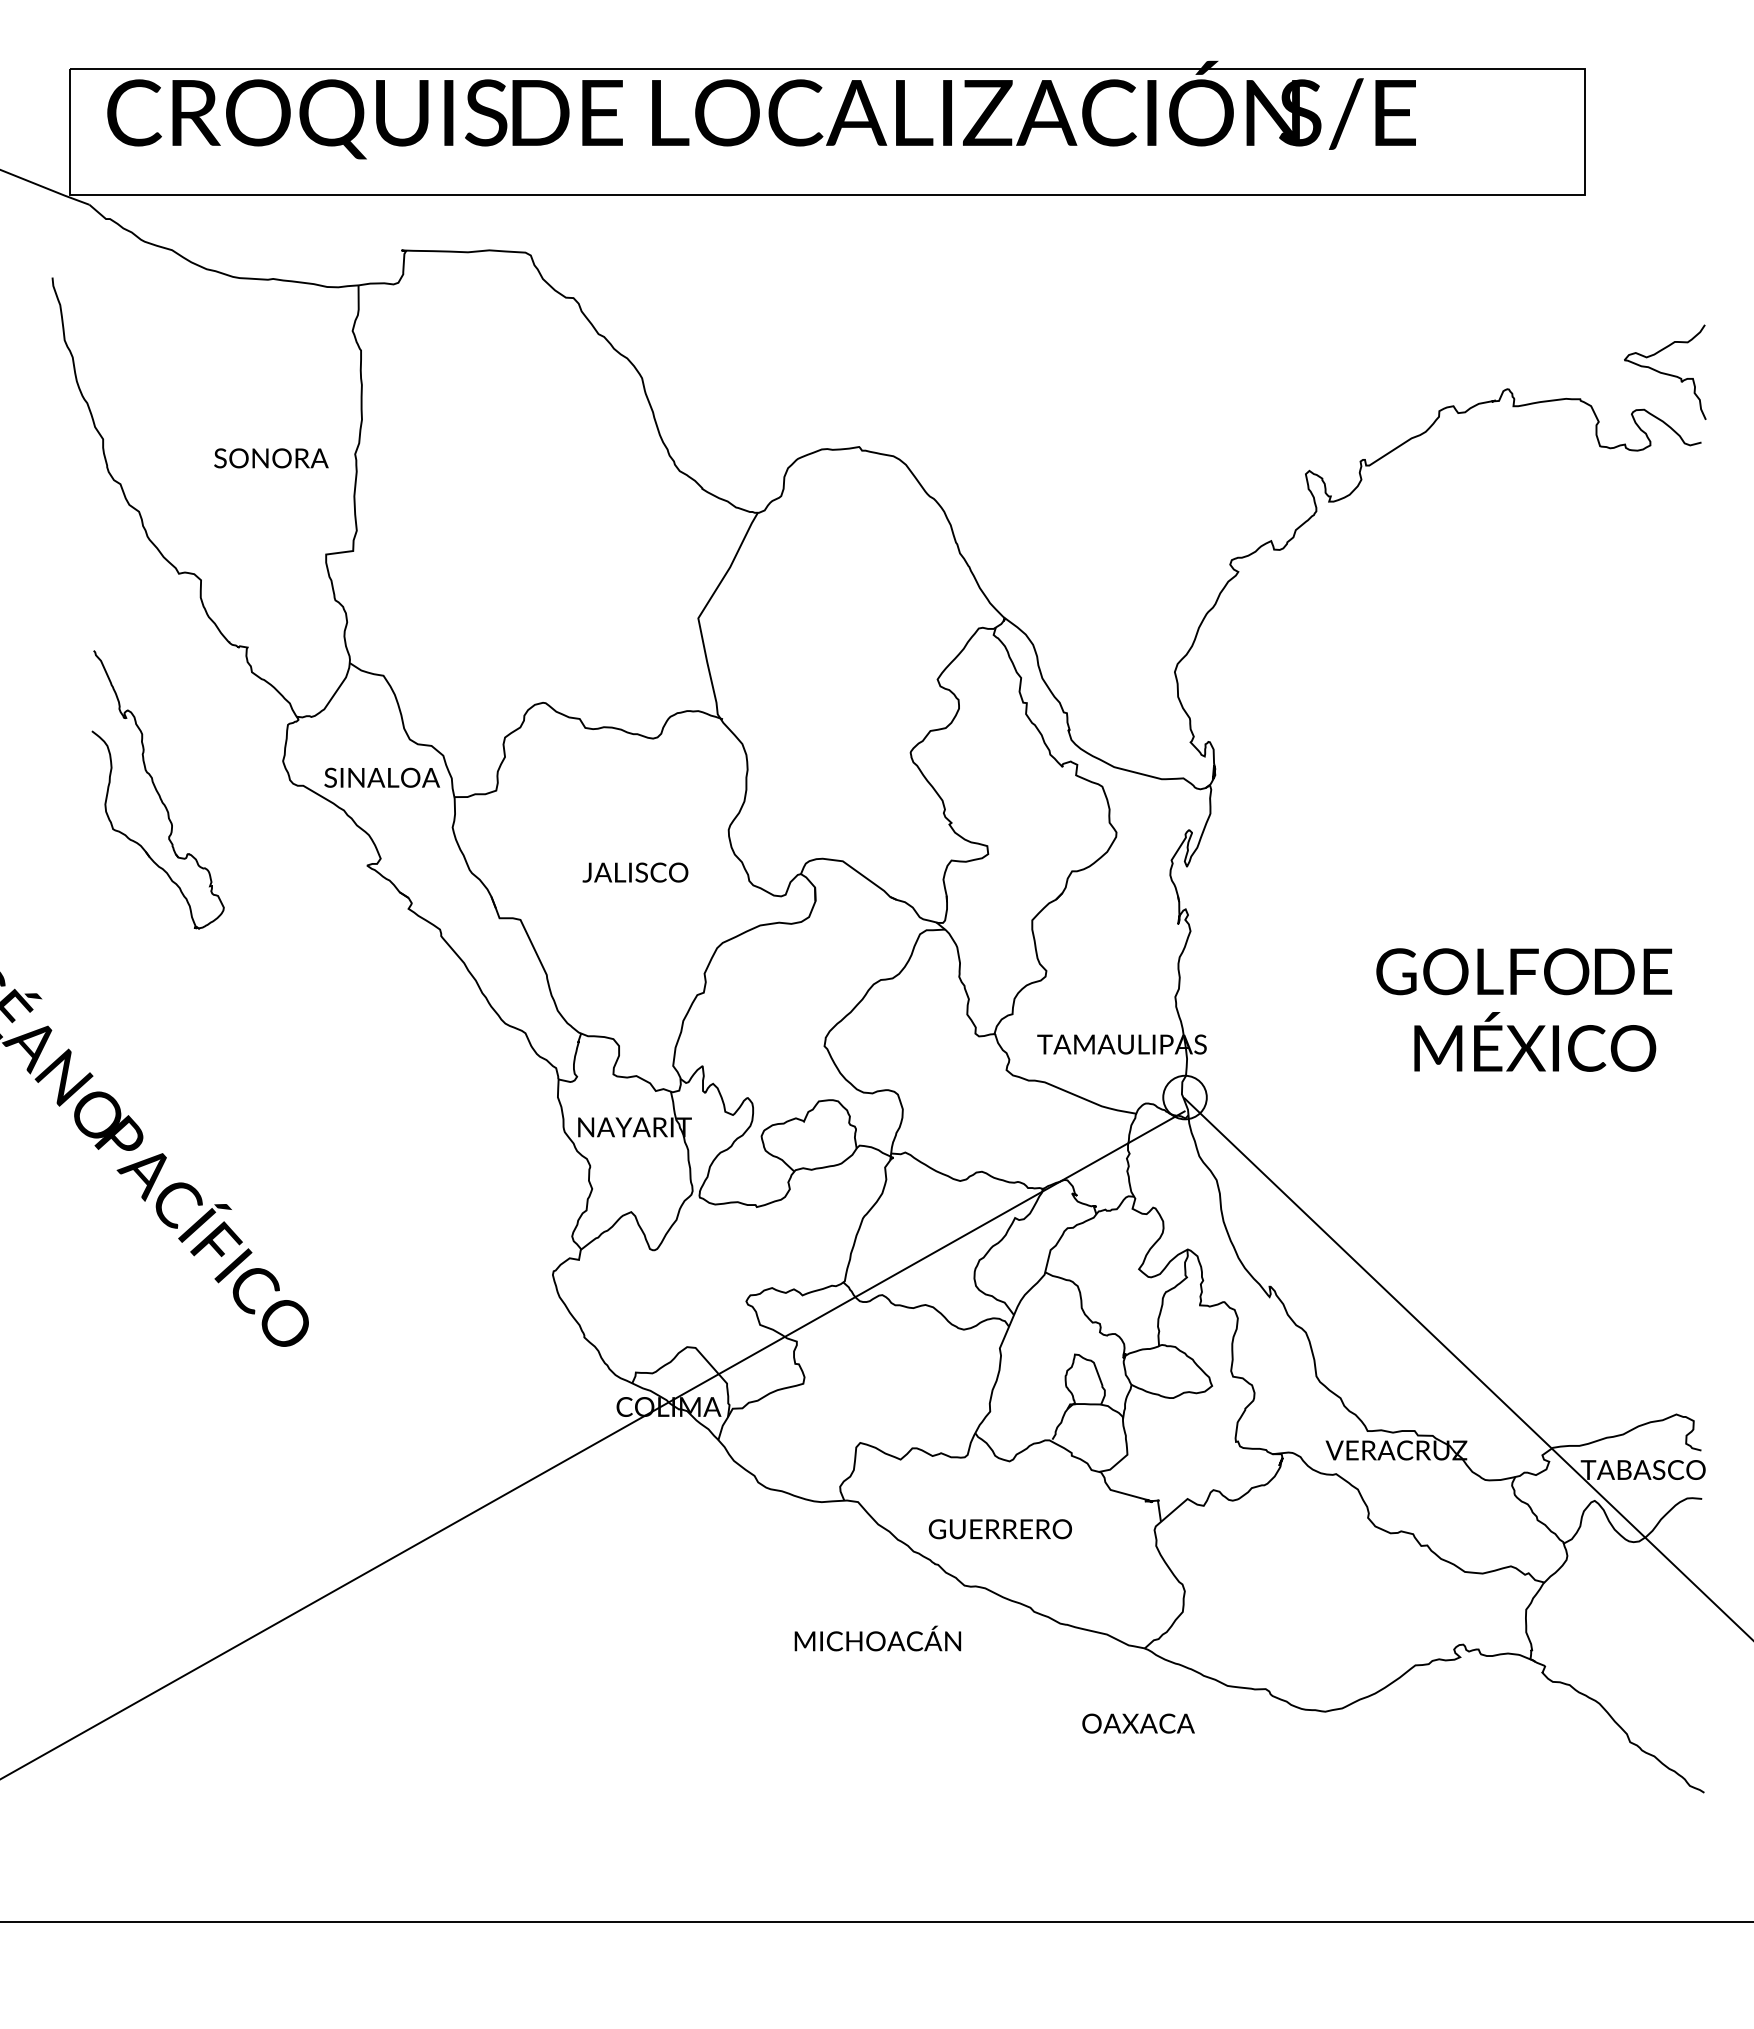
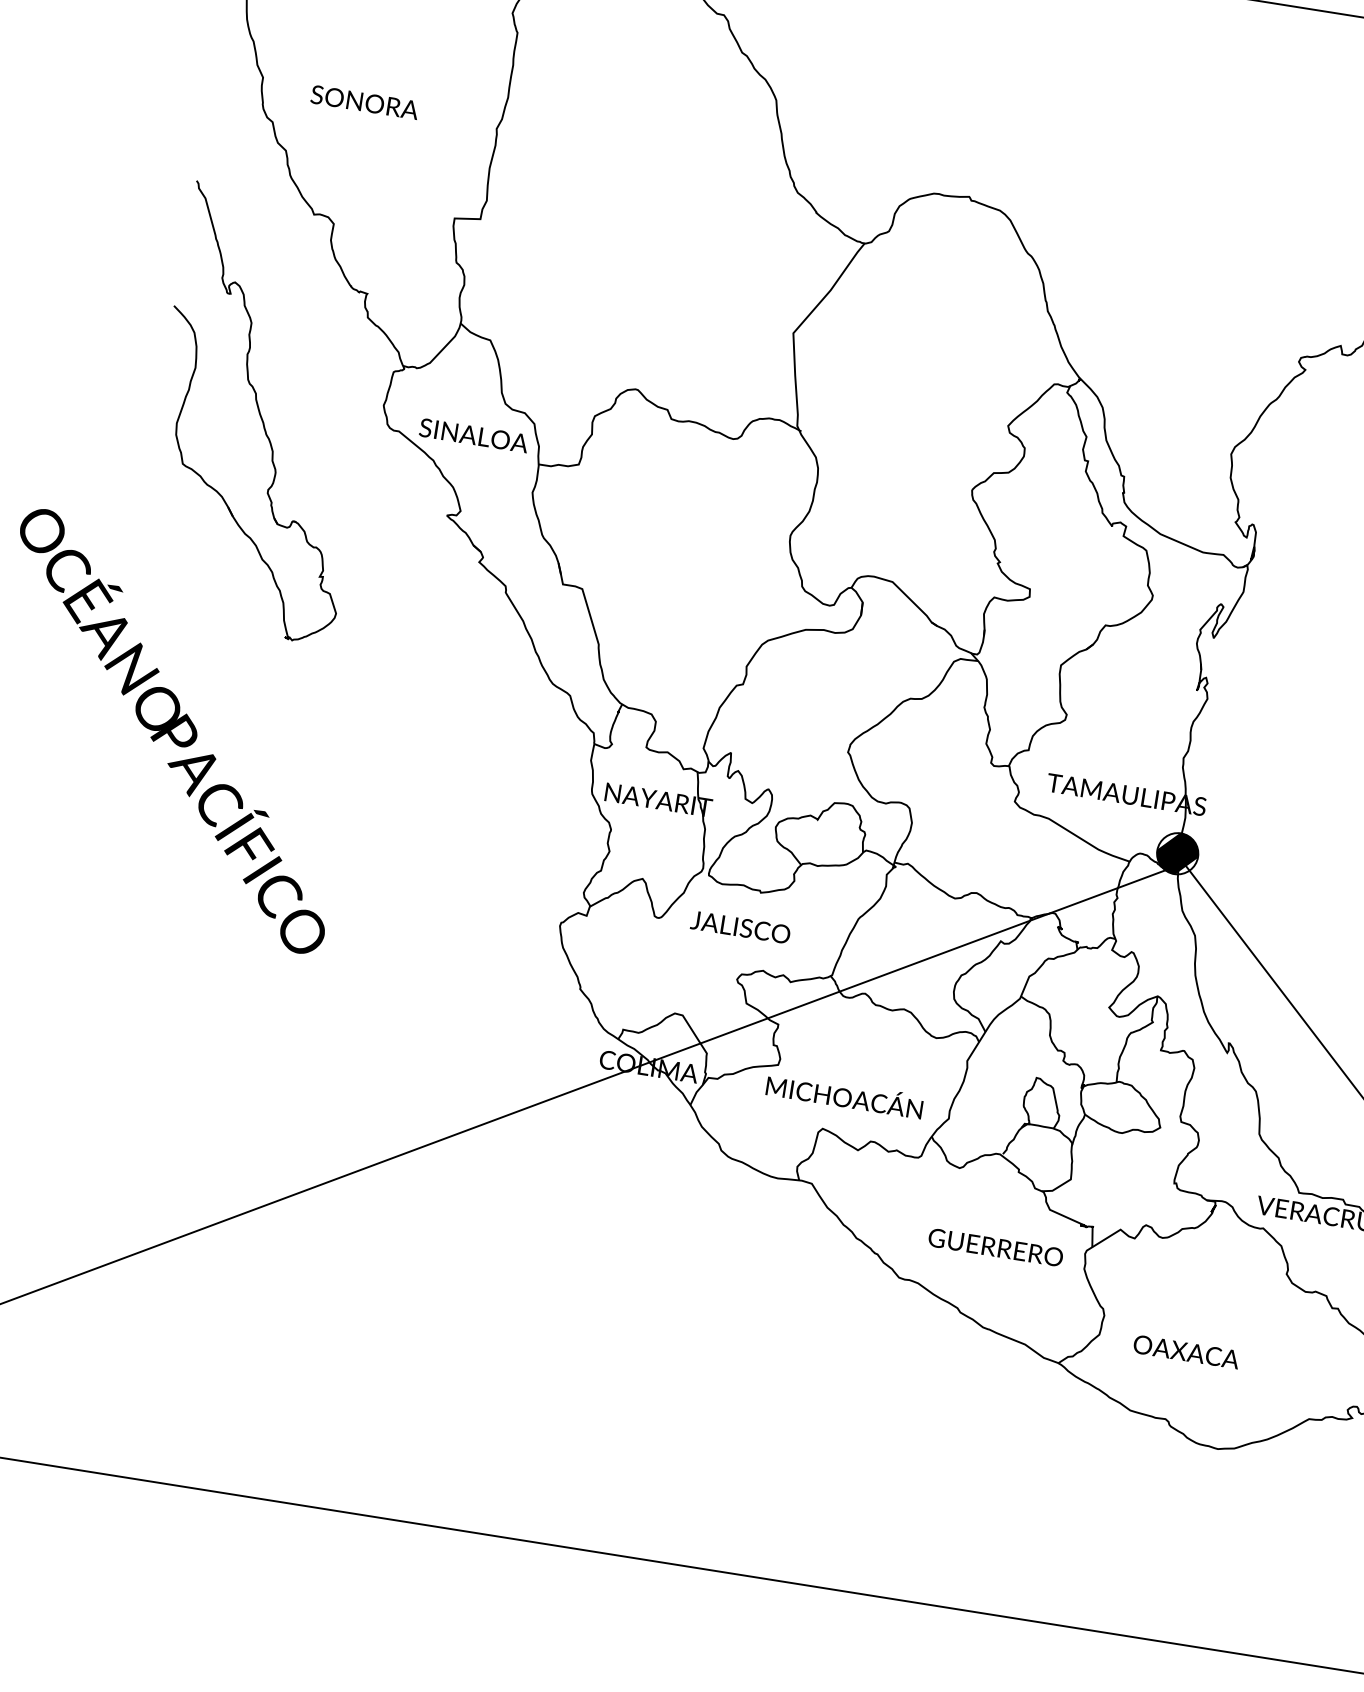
text: (271, 458) -> (364, 102), moved
part: (157, 789) -> (262, 413), size x1.67
text: (635, 872) -> (740, 927), moved
hatch: (1184, 1097) -> (1177, 853), added
text: (999, 1529) -> (994, 1247), moved
text: (877, 1638) -> (844, 1095), moved
text: (1138, 1723) -> (1186, 1351), moved

